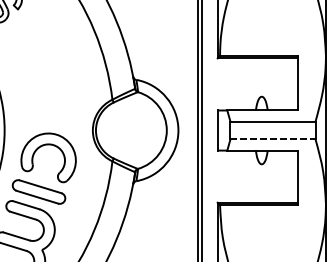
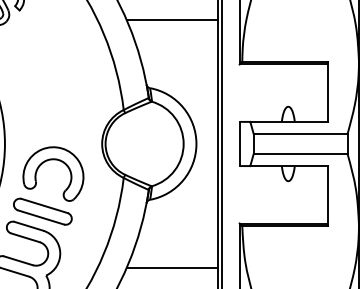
line: (155, 18) -> (171, 20), added
line: (272, 139) -> (300, 153), dashed -> solid
line: (155, 242) -> (171, 267), added

